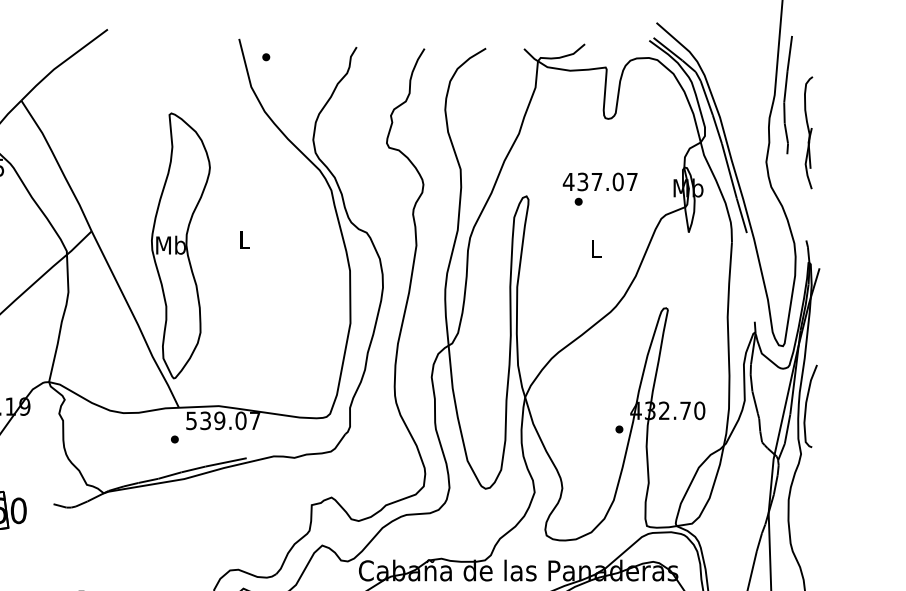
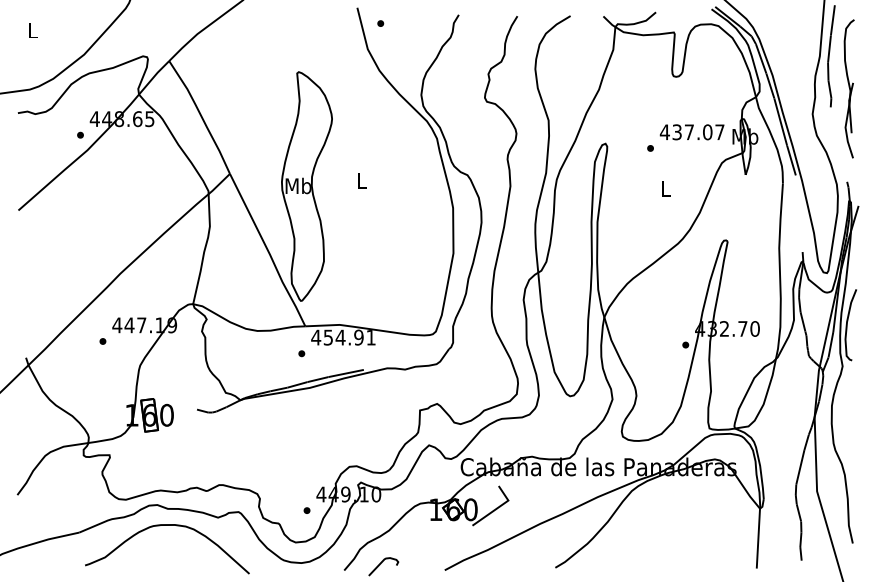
part: (807, 132) -> (848, 88), size x1.43
text: (599, 182) -> (691, 132), moved
text: (223, 420) -> (343, 337), 539.07 -> 454.91

